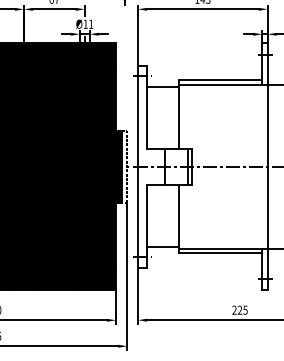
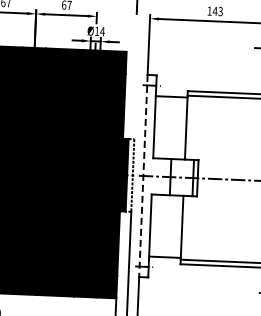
text: (90, 23) -> (101, 30), Ø11 -> Ø14
line: (138, 167) -> (143, 176), solid -> dashed

